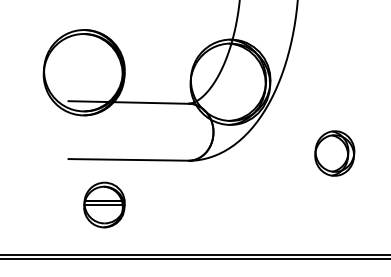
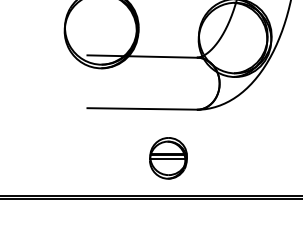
part: (104, 204) -> (168, 157), moved

